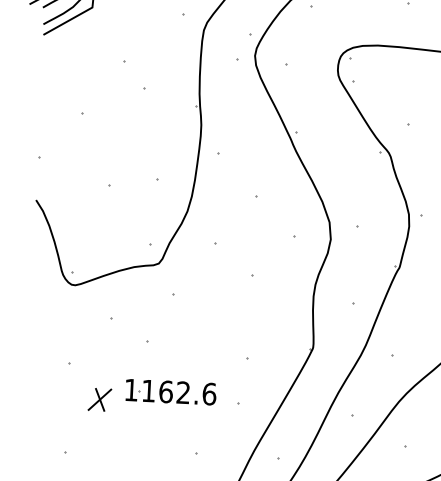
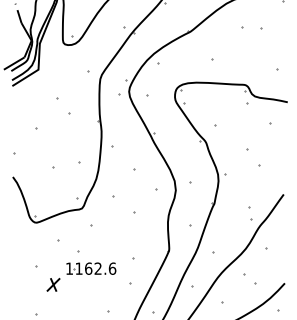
part: (171, 391) -> (91, 268), moved

